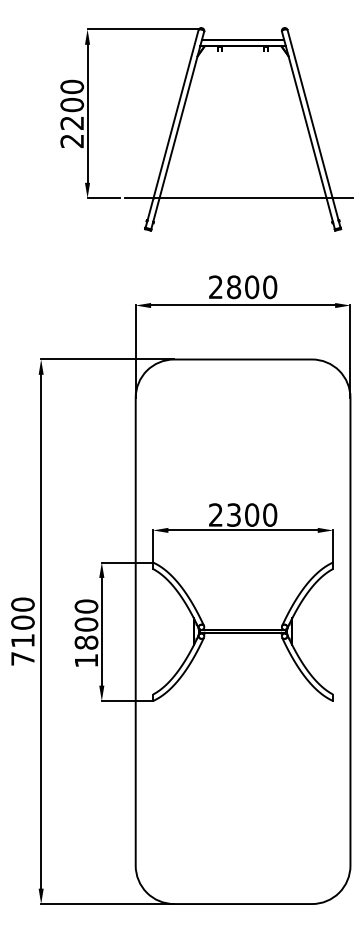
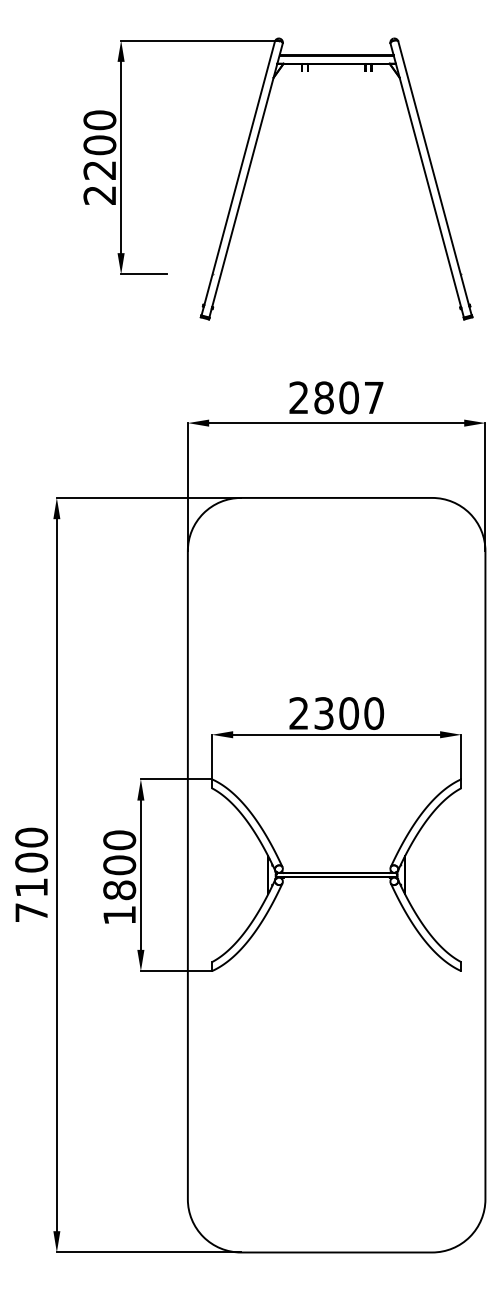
line: (238, 198) -> (330, 274), removed
text: (270, 287) -> (374, 398), 2800 -> 2807

